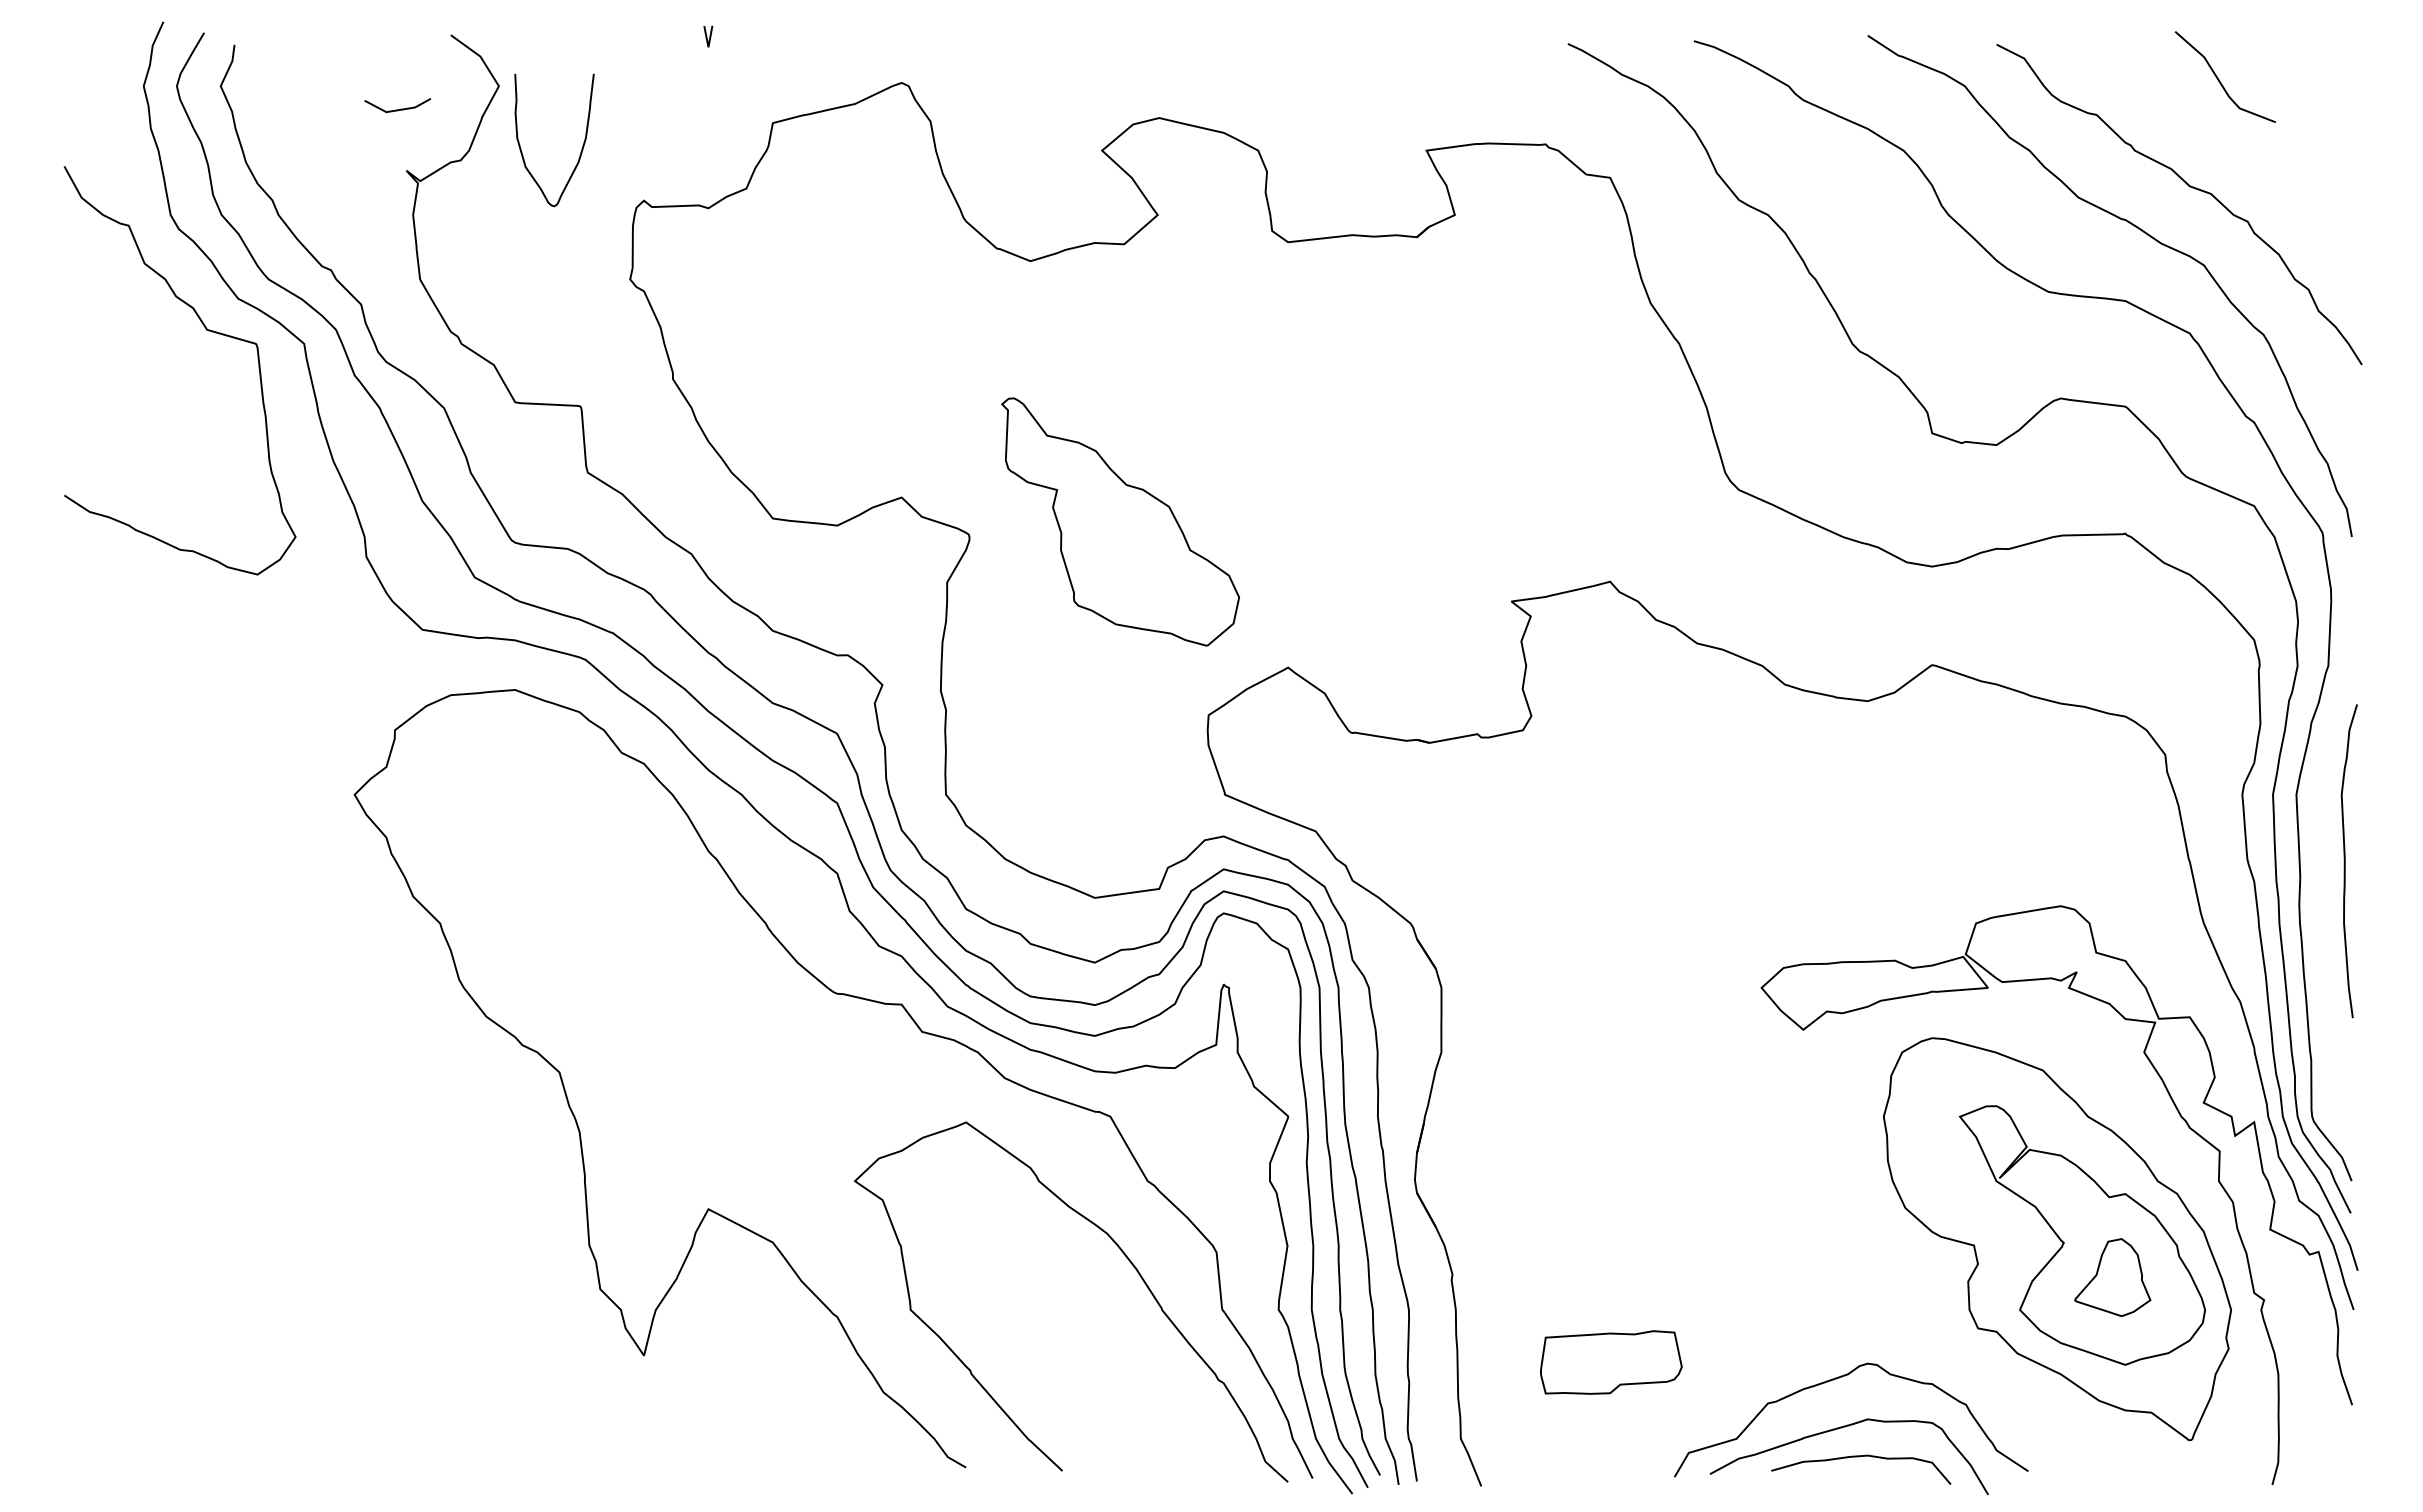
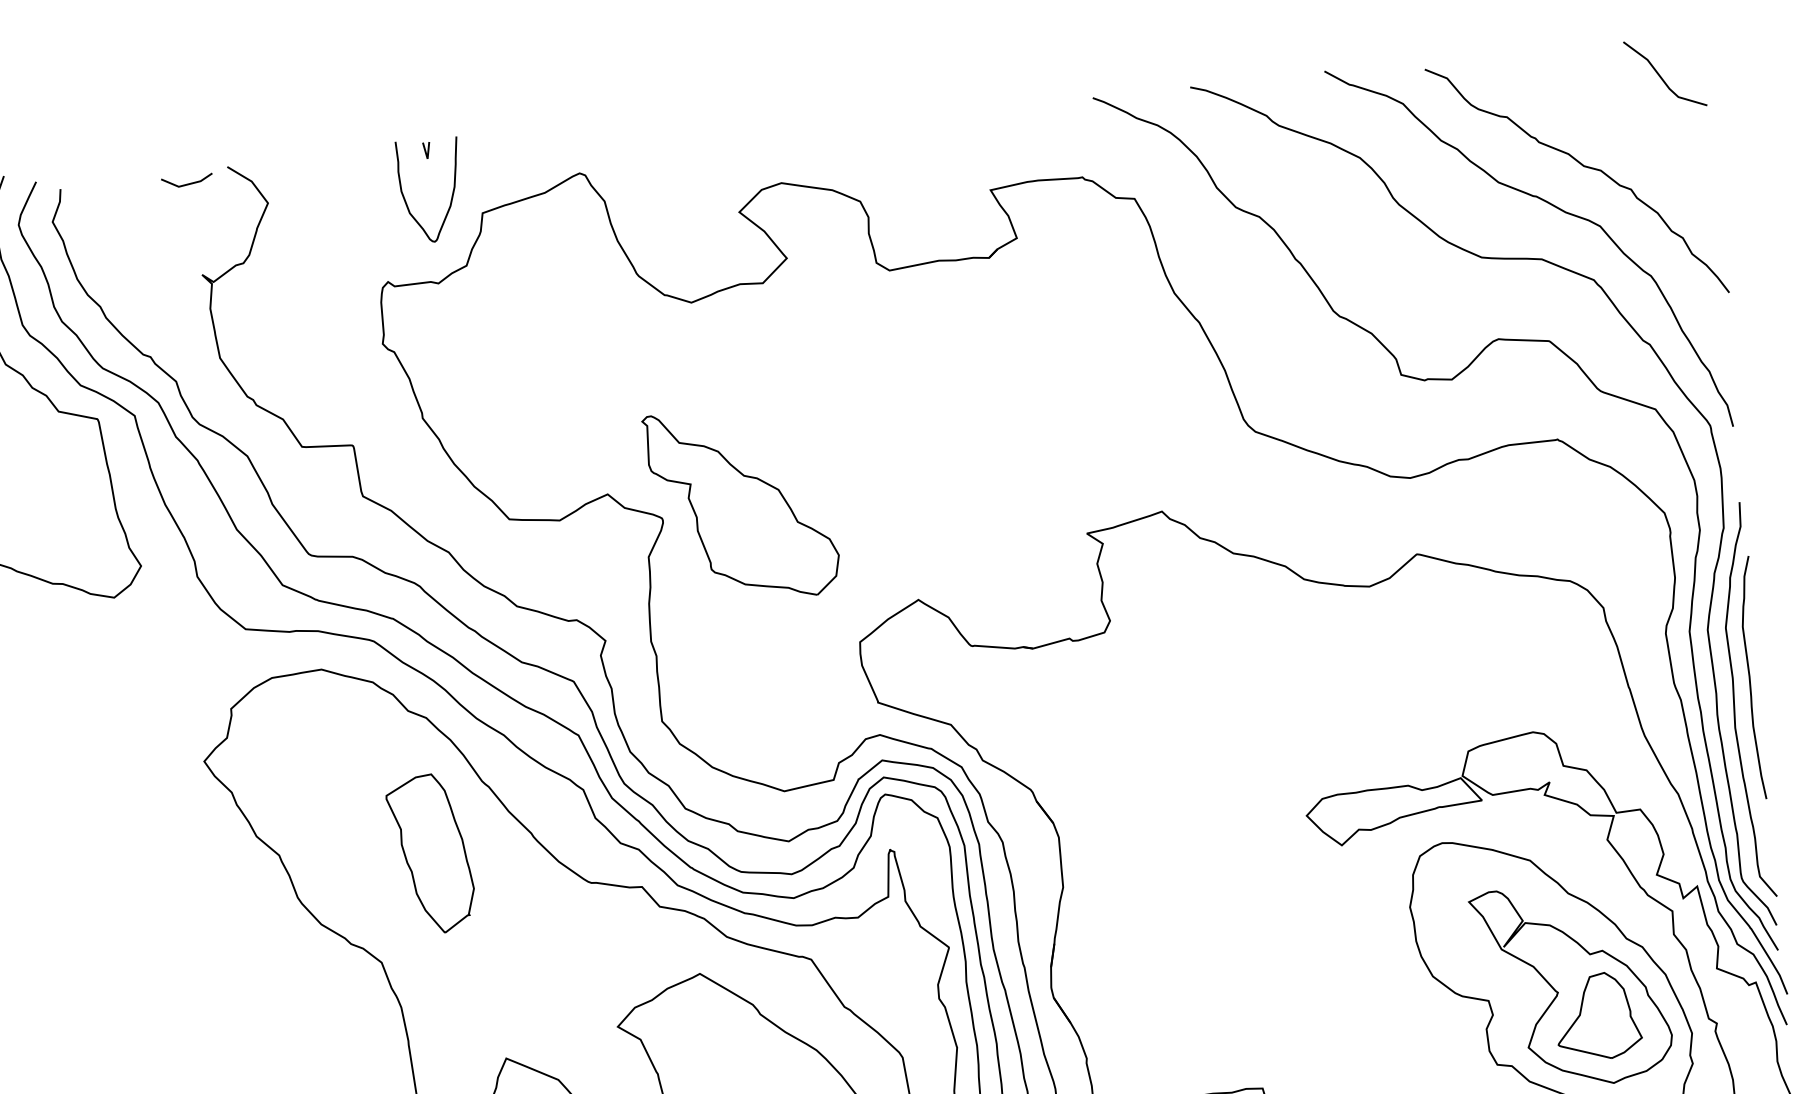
curve: (2219, 79) -> (1660, 76), moved
line: (397, 109) -> (187, 183), moved
curve: (581, 148) -> (451, 195), moved
part: (1120, 521) -> (741, 504), moved
curve: (2323, 885) -> (1734, 698), added
part: (634, 938) -> (430, 853), added
part: (2112, 1277) -> (1598, 1016), size x1.43

